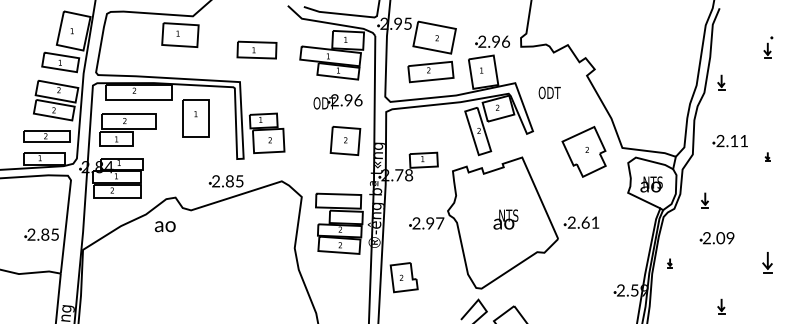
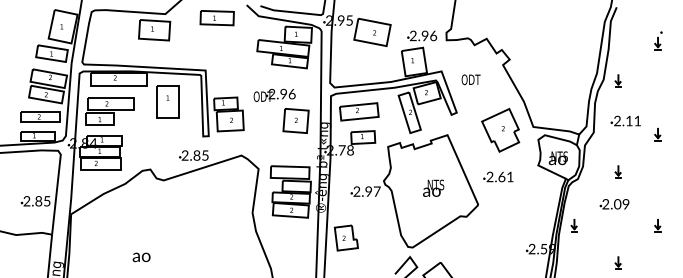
part: (256, 50) -> (216, 18), moved
part: (431, 71) -> (359, 111), moved
part: (720, 82) -> (617, 80), moved
text: (337, 100) -> (274, 94), moved
part: (767, 156) -> (657, 134), size x1.67
part: (704, 199) -> (617, 171), moved
text: (581, 222) -> (498, 176), moved
text: (165, 226) -> (141, 257), moved
part: (669, 262) -> (573, 225), size x1.67
part: (767, 262) -> (657, 225), size x0.71

